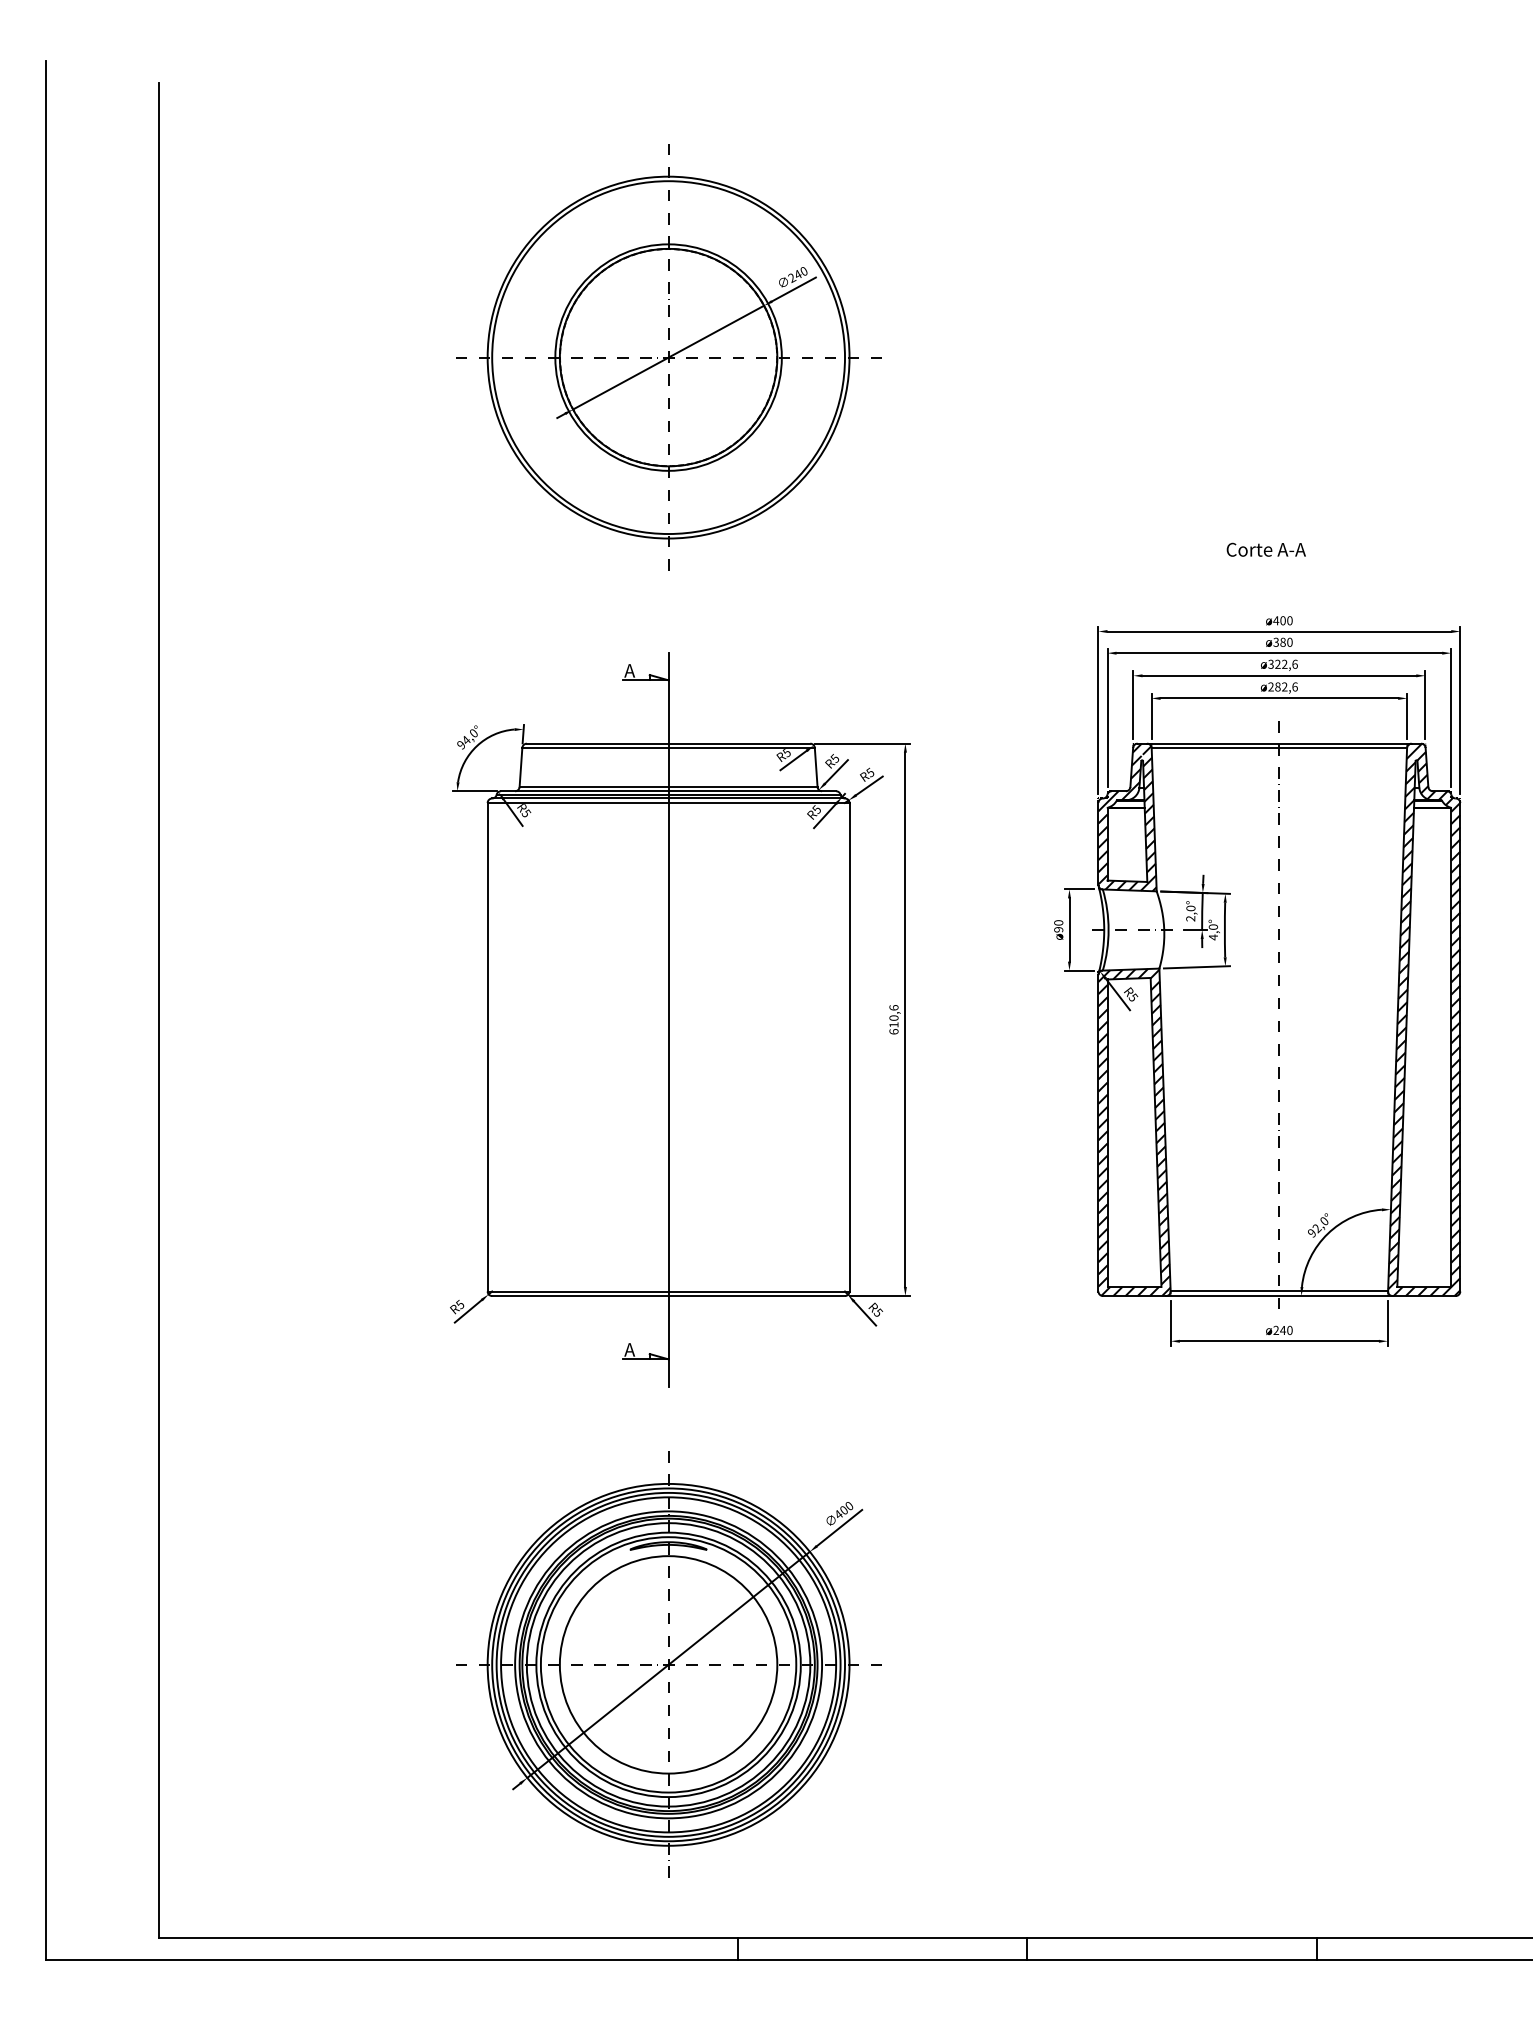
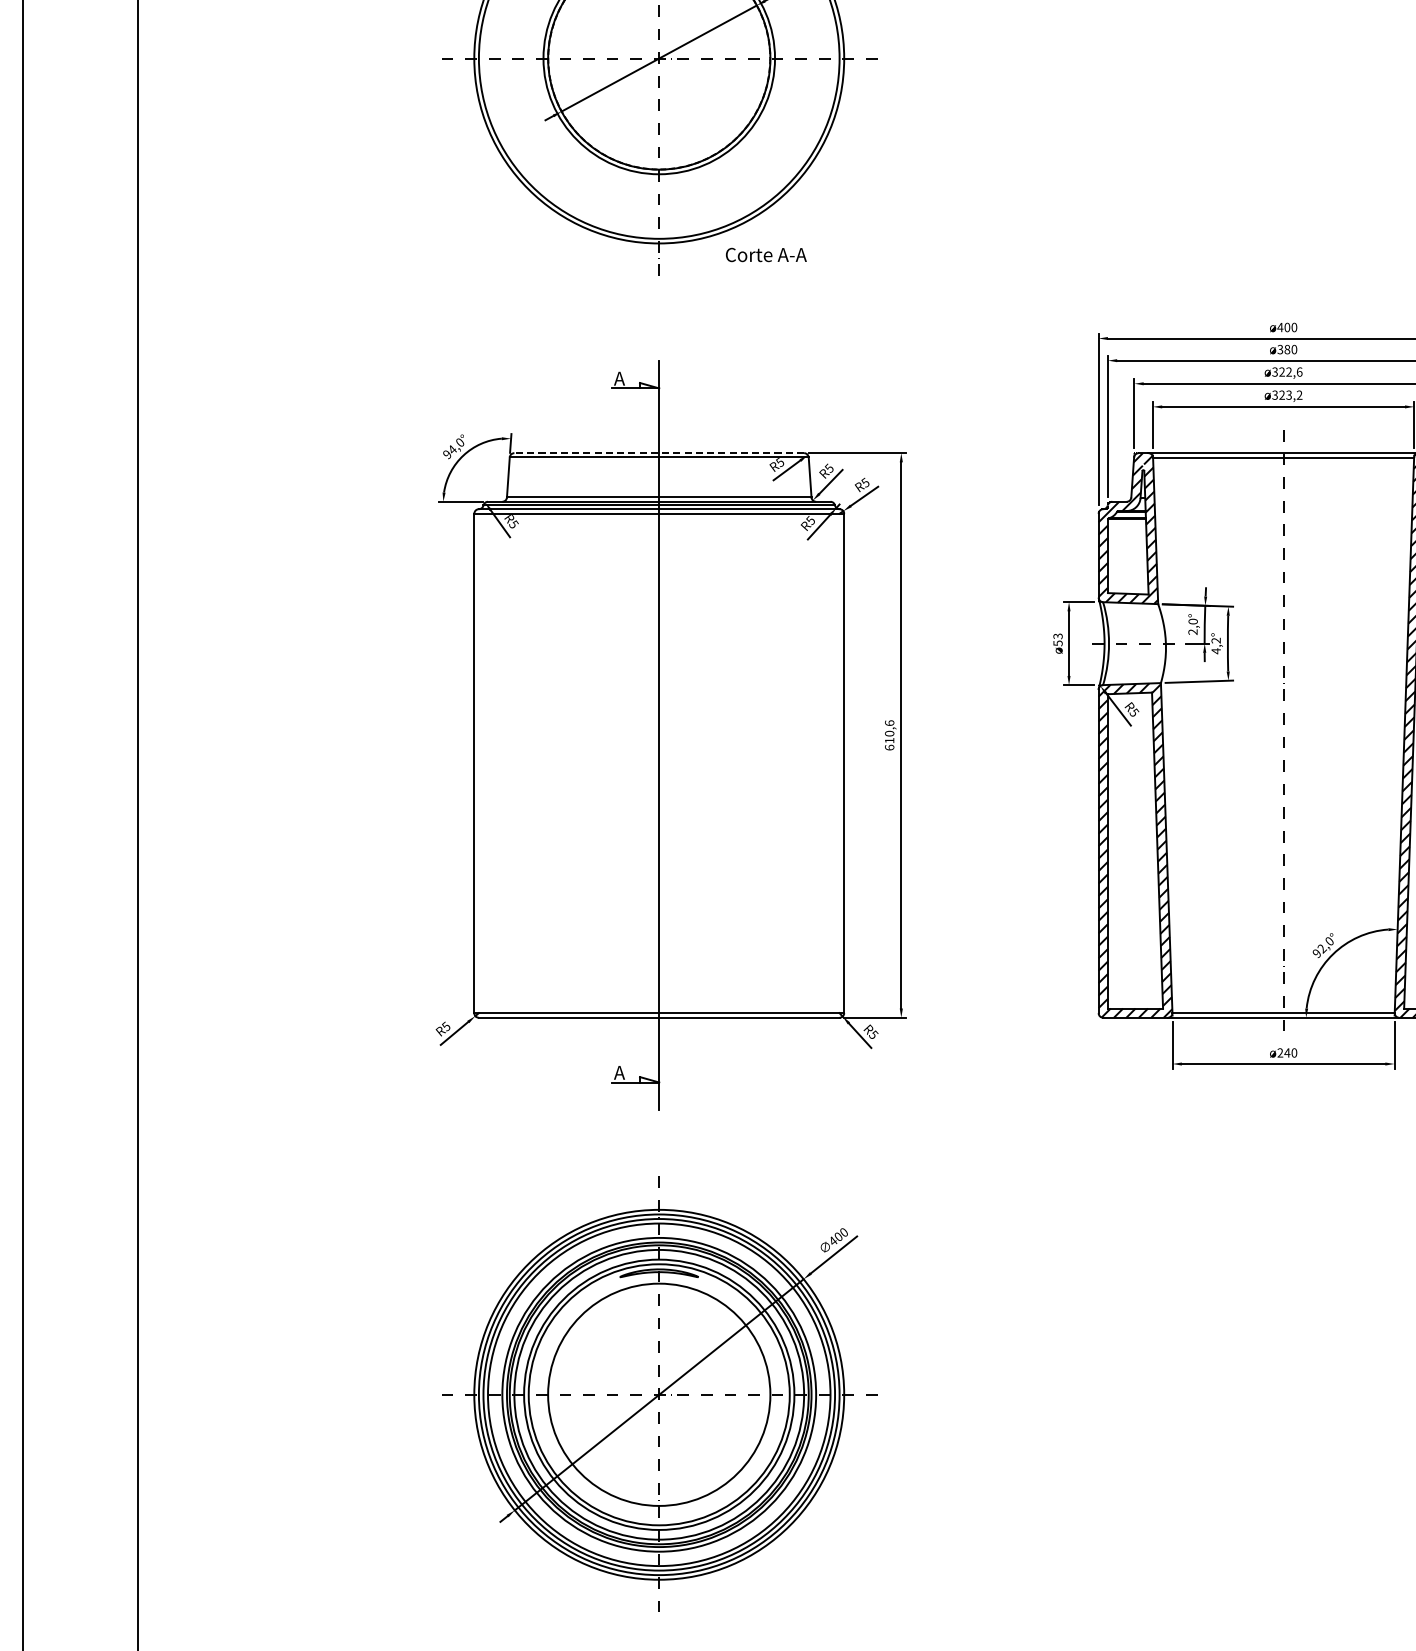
text: (1265, 549) -> (765, 254), moved
text: (1282, 686) -> (1286, 394), ø282,6 -> ø323,2
line: (668, 743) -> (659, 452), solid -> dashed
text: (1058, 926) -> (1057, 640), ø90 -> ø53
text: (1213, 926) -> (1216, 640), 4,0° -> 4,2°

